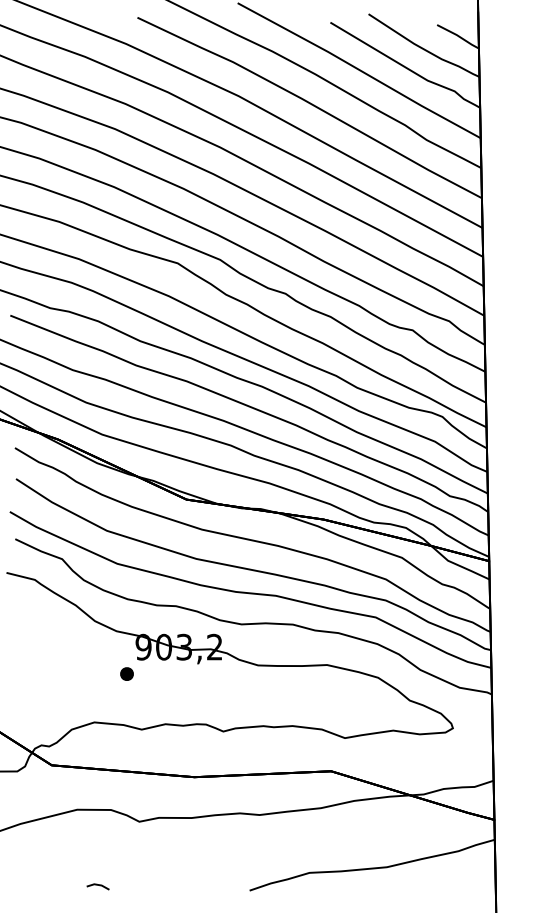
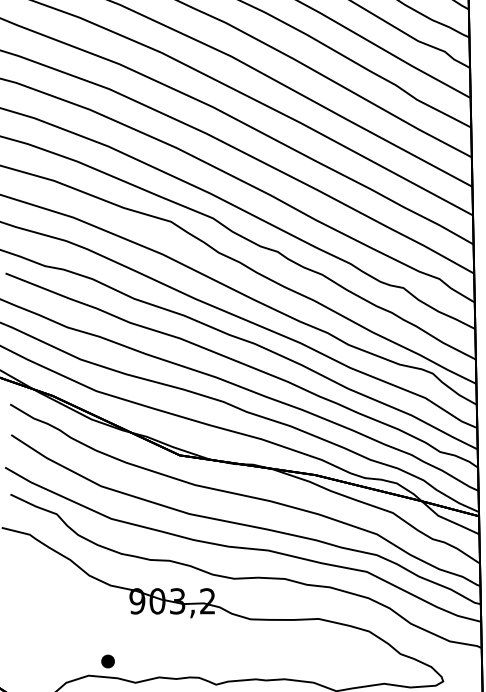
part: (126, 673) -> (107, 660), moved

